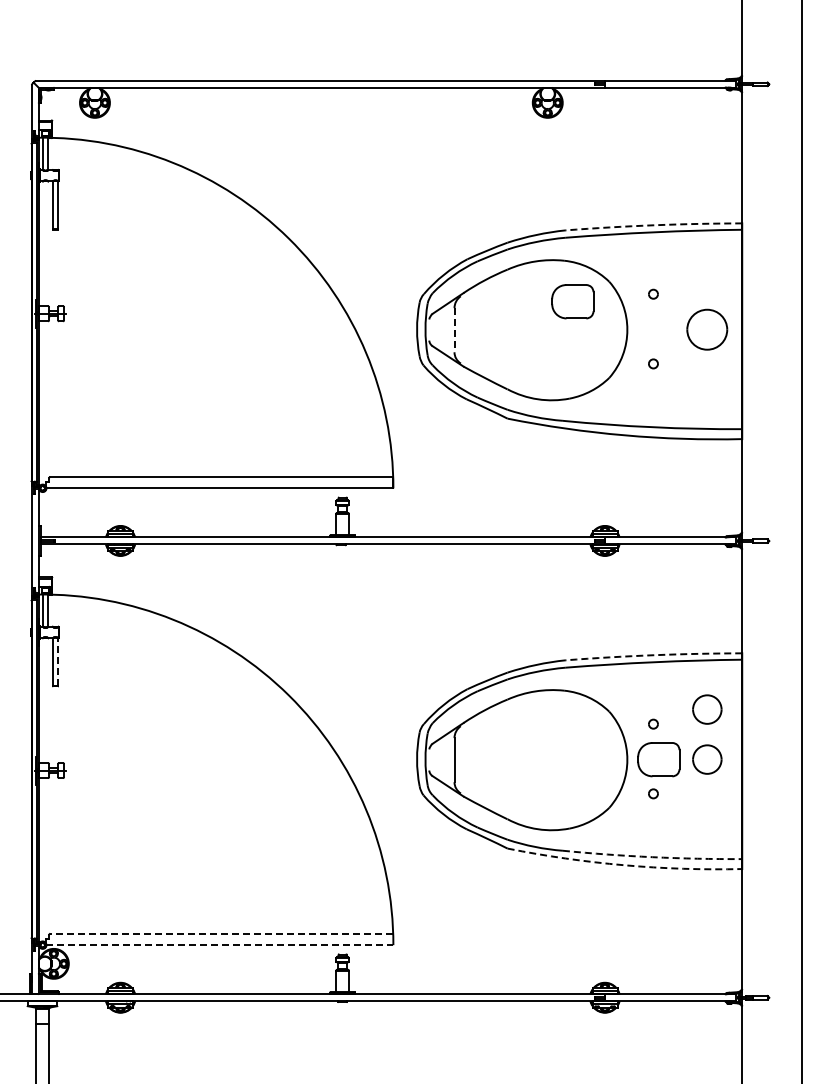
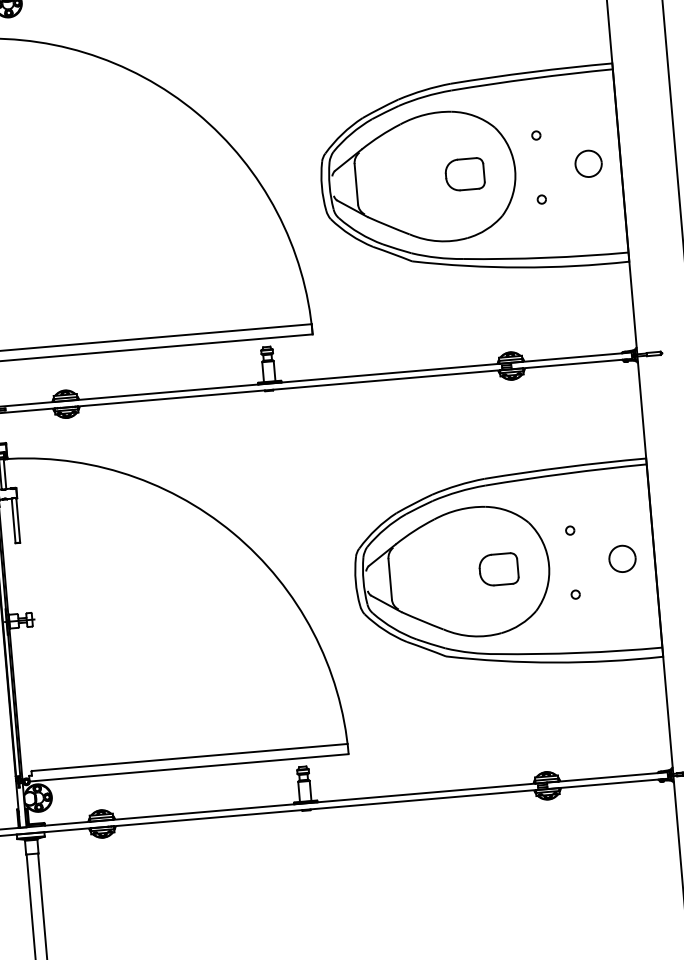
arc: (653, 225) -> (530, 72), dashed -> solid
part: (572, 301) -> (464, 174), moved
part: (707, 329) -> (588, 163), size x0.71
line: (454, 330) -> (356, 184), dashed -> solid
arc: (653, 655) -> (564, 467), dashed -> solid
line: (58, 661) -> (18, 519), dashed -> solid
part: (707, 709) -> (618, 512), removed
part: (658, 759) -> (498, 569), moved
arc: (652, 857) -> (579, 653), dashed -> solid
arc: (624, 865) -> (554, 662), dashed -> solid
line: (221, 934) -> (189, 757), dashed -> solid
line: (219, 945) -> (188, 768), dashed -> solid

